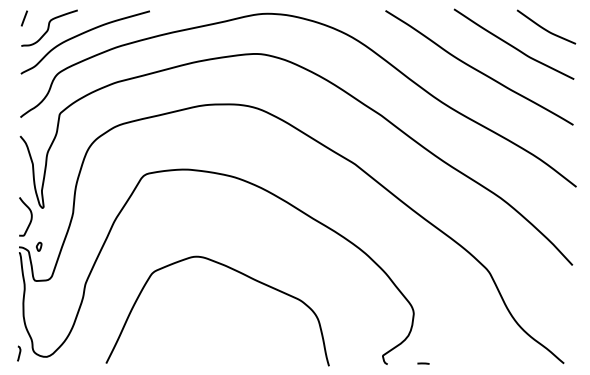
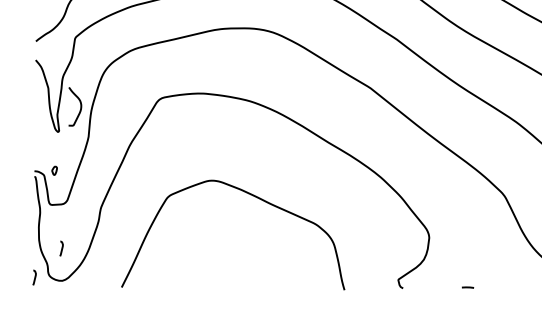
curve: (30, 216) -> (79, 106), moved
curve: (46, 324) -> (61, 248), added
line: (423, 363) -> (467, 287), moved

